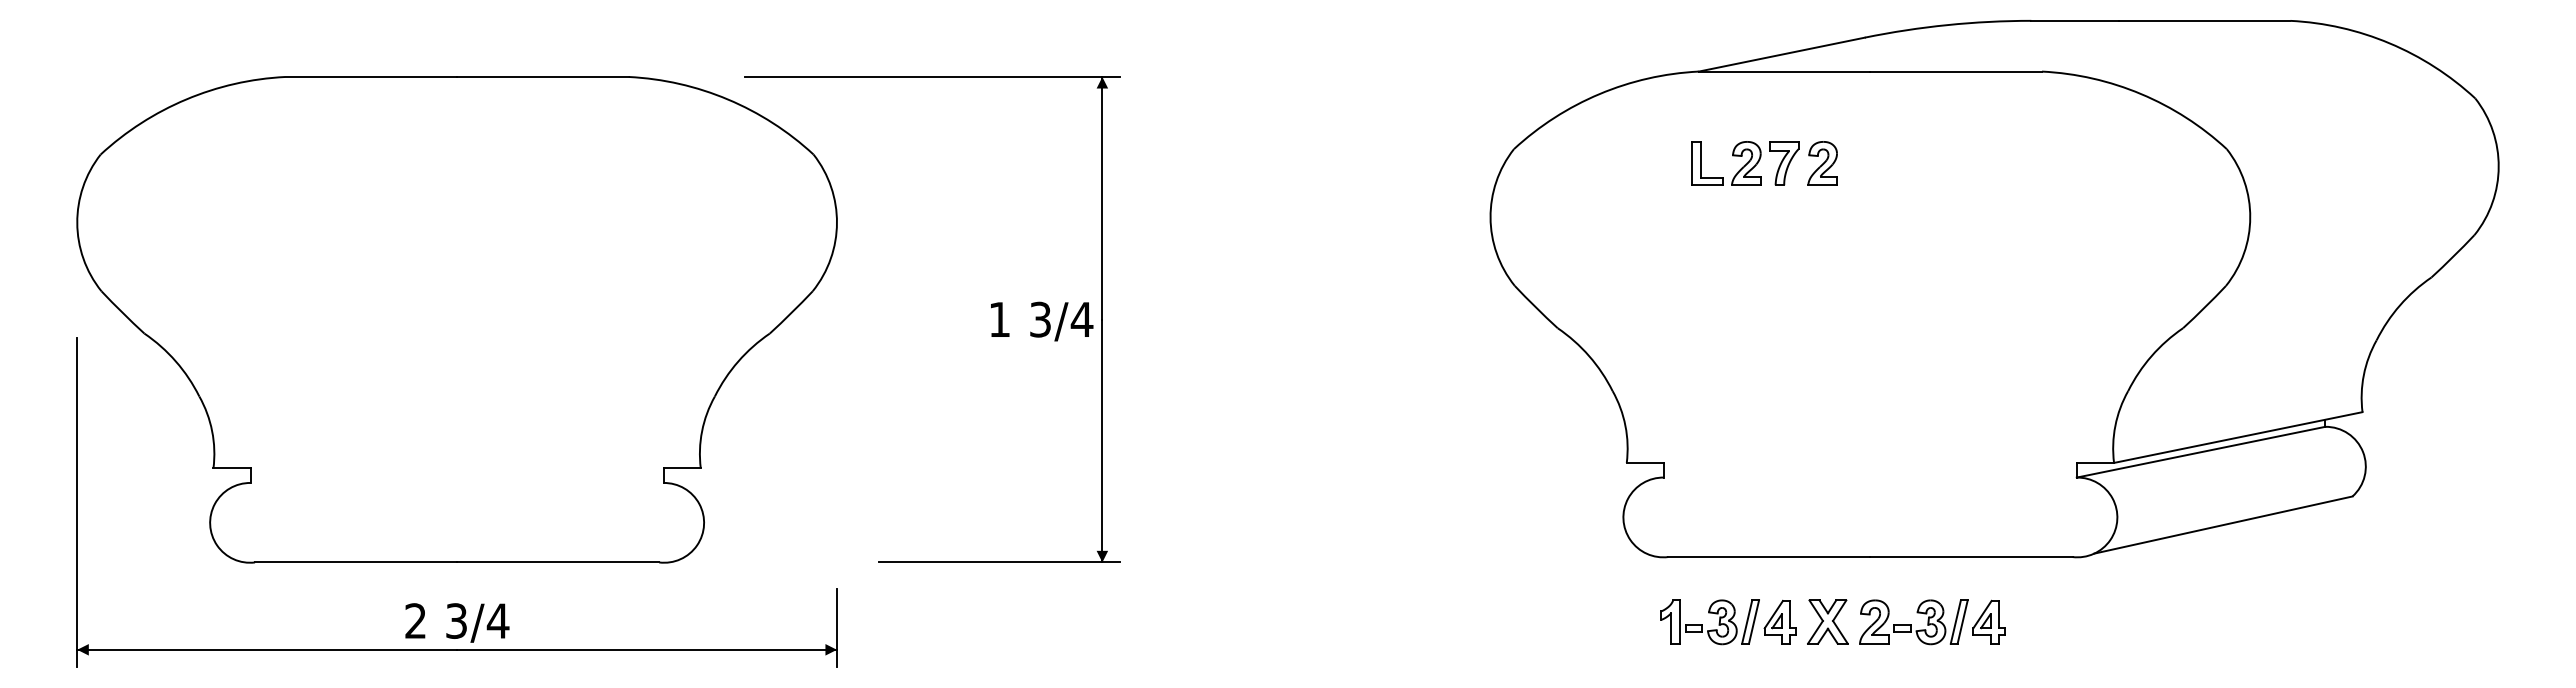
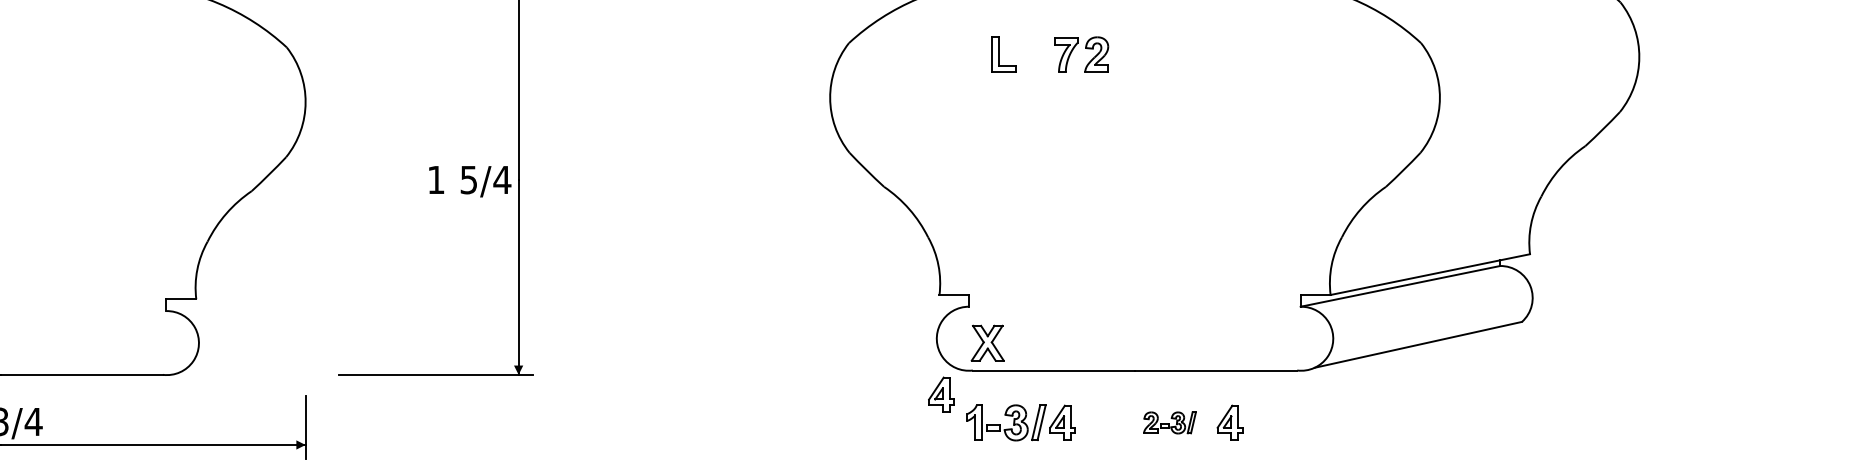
part: (1746, 163) -> (1035, 54), removed
text: (1040, 319) -> (468, 179), 3/4 -> 5/4
part: (1628, 586) -> (940, 394), added
part: (1827, 621) -> (987, 342), moved
part: (1913, 622) -> (1169, 423), size x0.6

